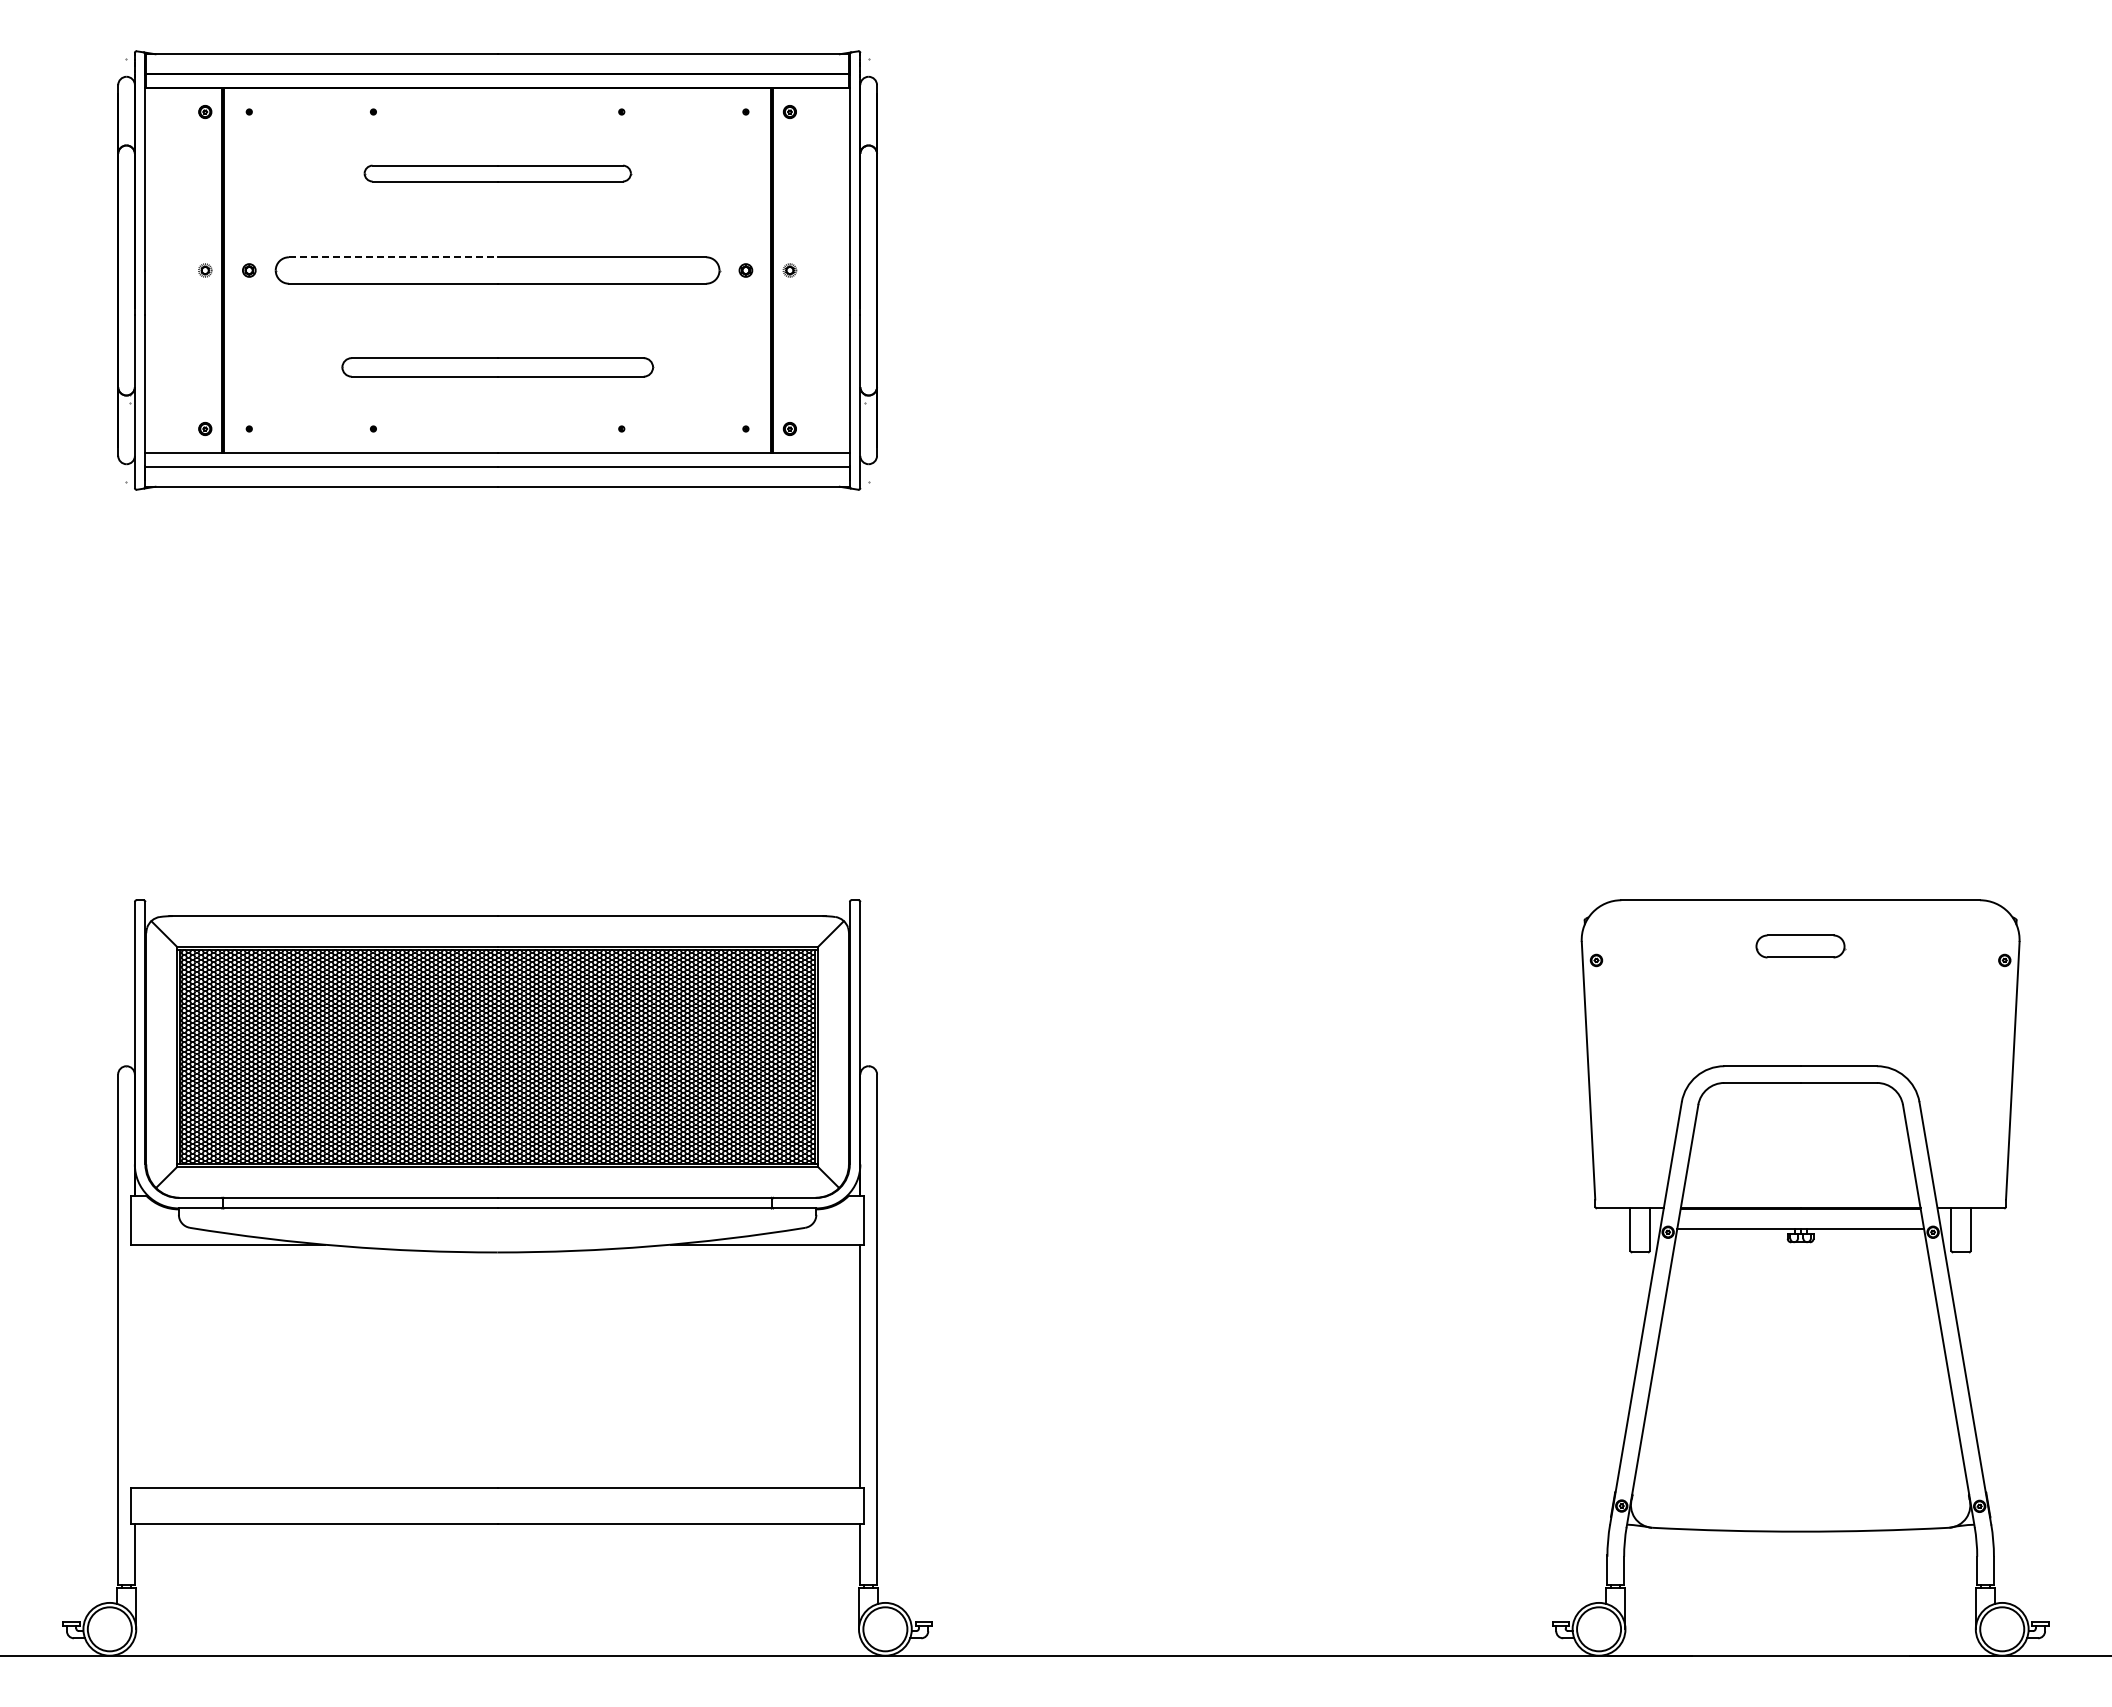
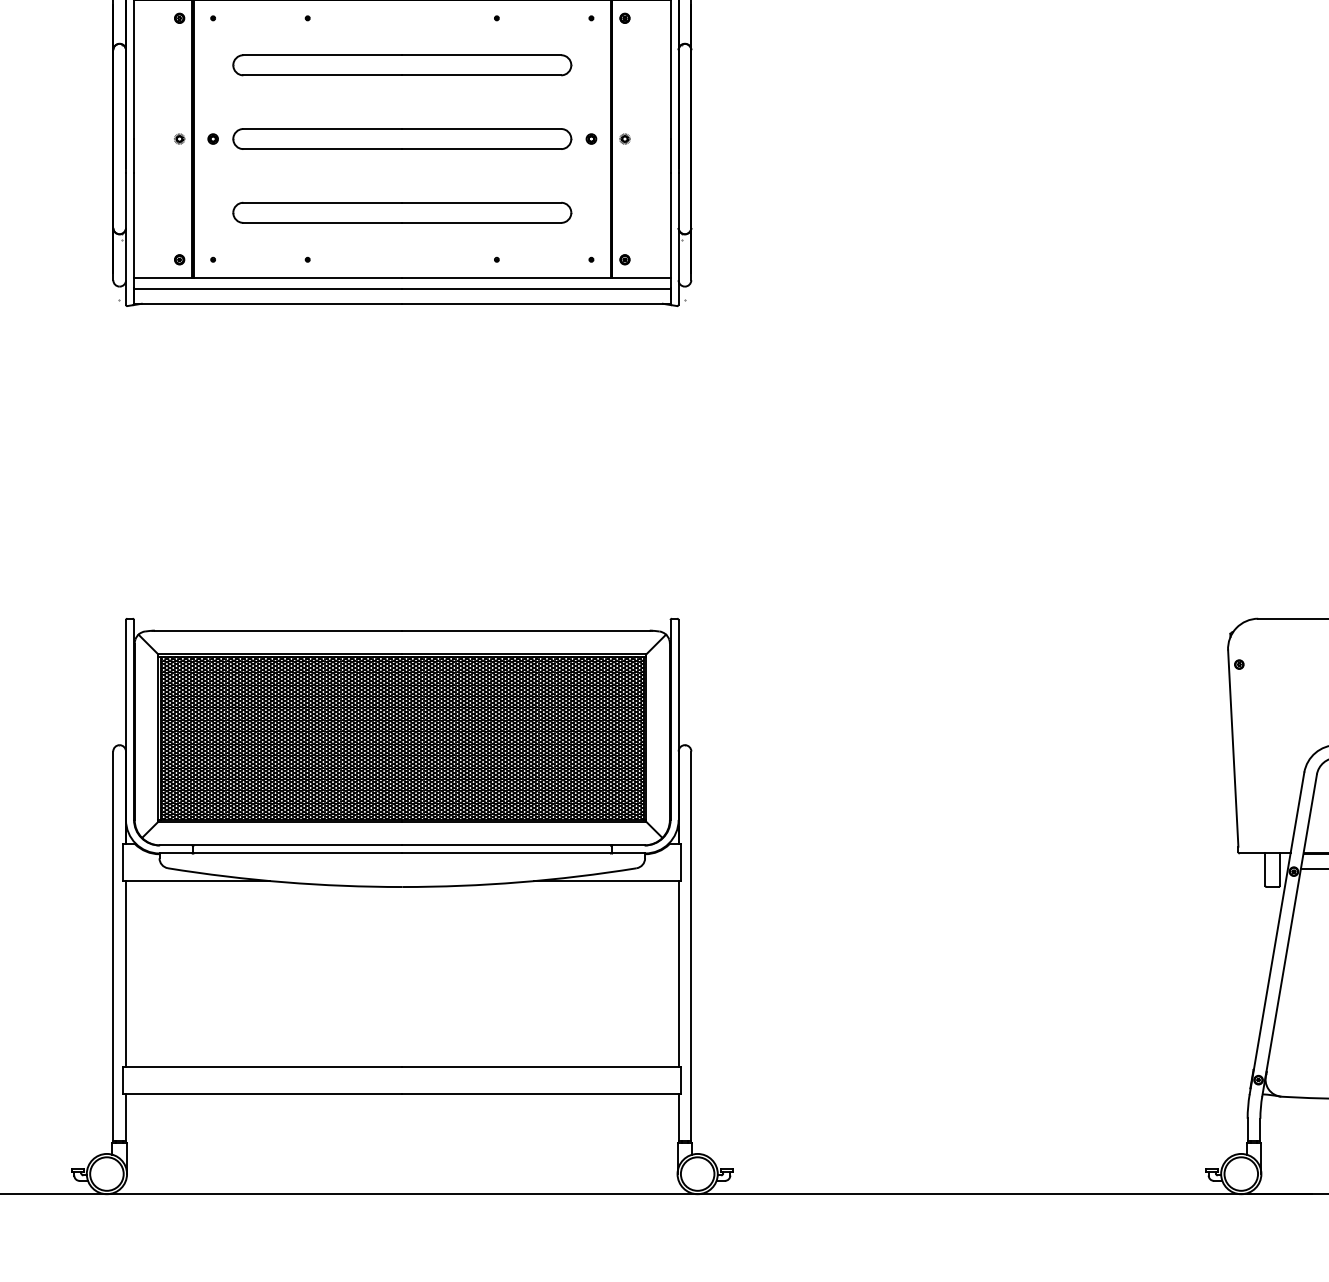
part: (497, 173) -> (402, 65), size x1.67
line: (393, 257) -> (323, 129), dashed -> solid
part: (497, 367) -> (402, 212), size x1.43
line: (134, 1366) -> (125, 973), added

